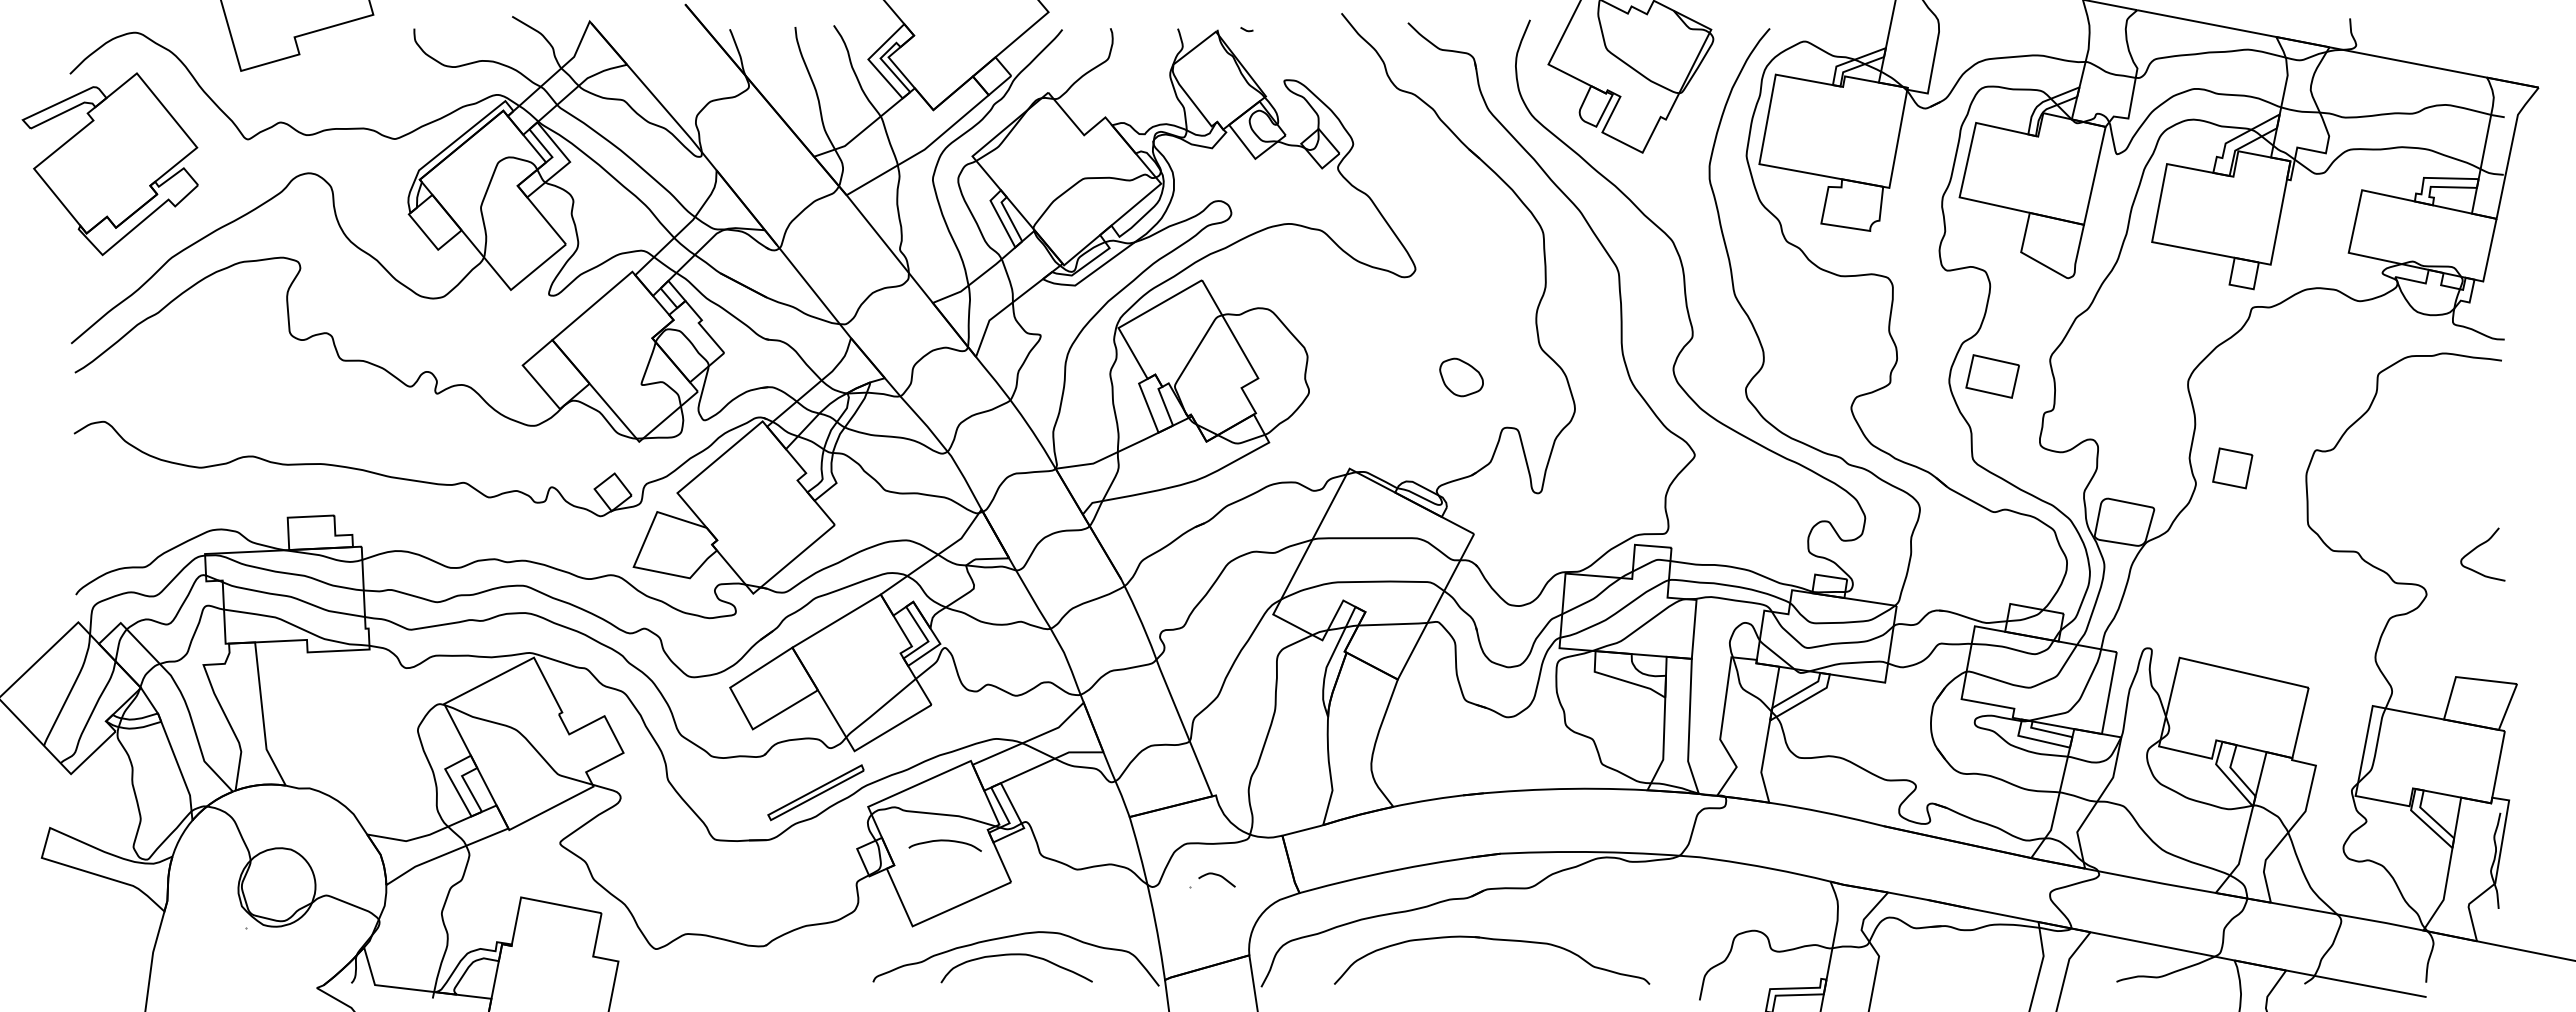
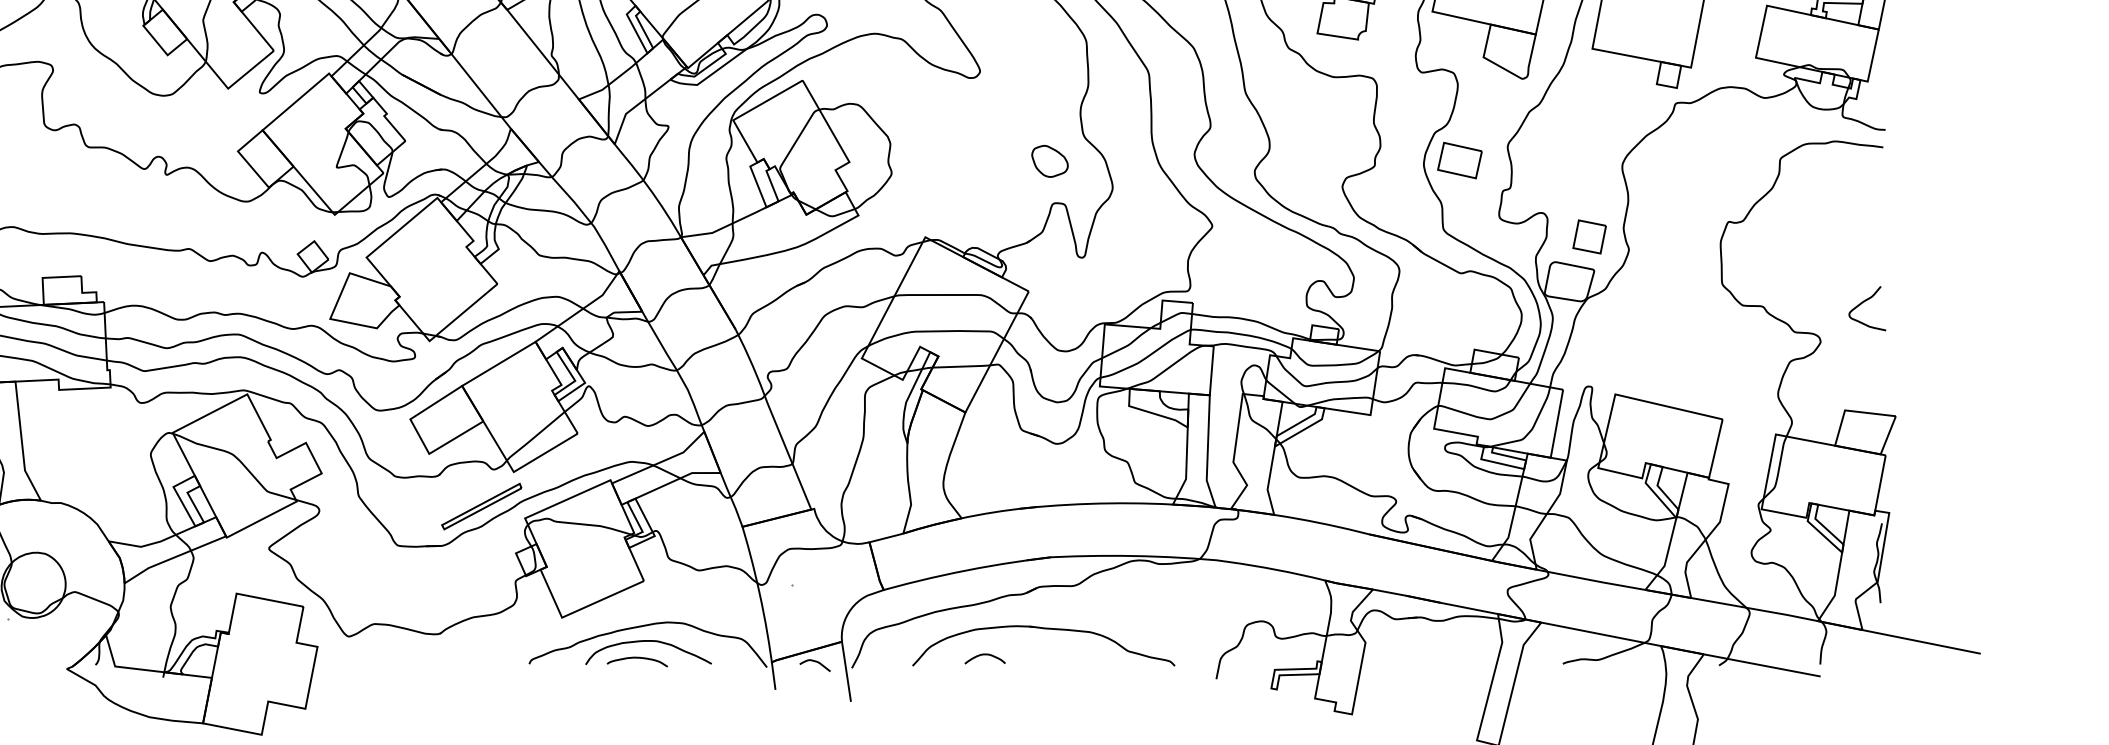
part: (1461, 377) -> (1049, 161), moved
part: (2232, 468) -> (1589, 237), moved
curve: (944, 841) -> (636, 658), moved
curve: (1218, 876) -> (816, 662), moved
curve: (1421, 971) -> (985, 655), added

